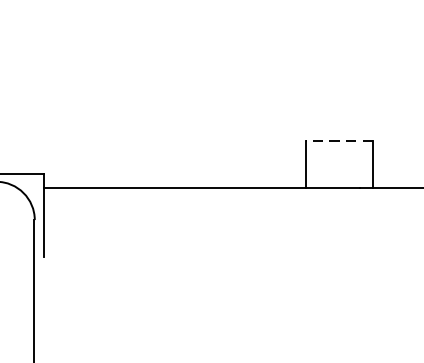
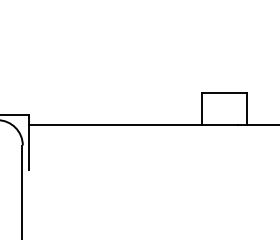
line: (338, 141) -> (223, 93), dashed -> solid

